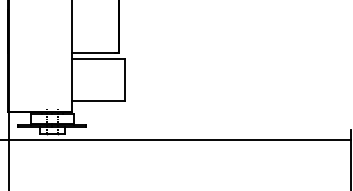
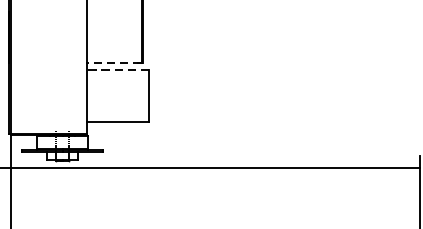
line: (95, 52) -> (114, 62), solid -> dashed
line: (97, 58) -> (116, 70), solid -> dashed

